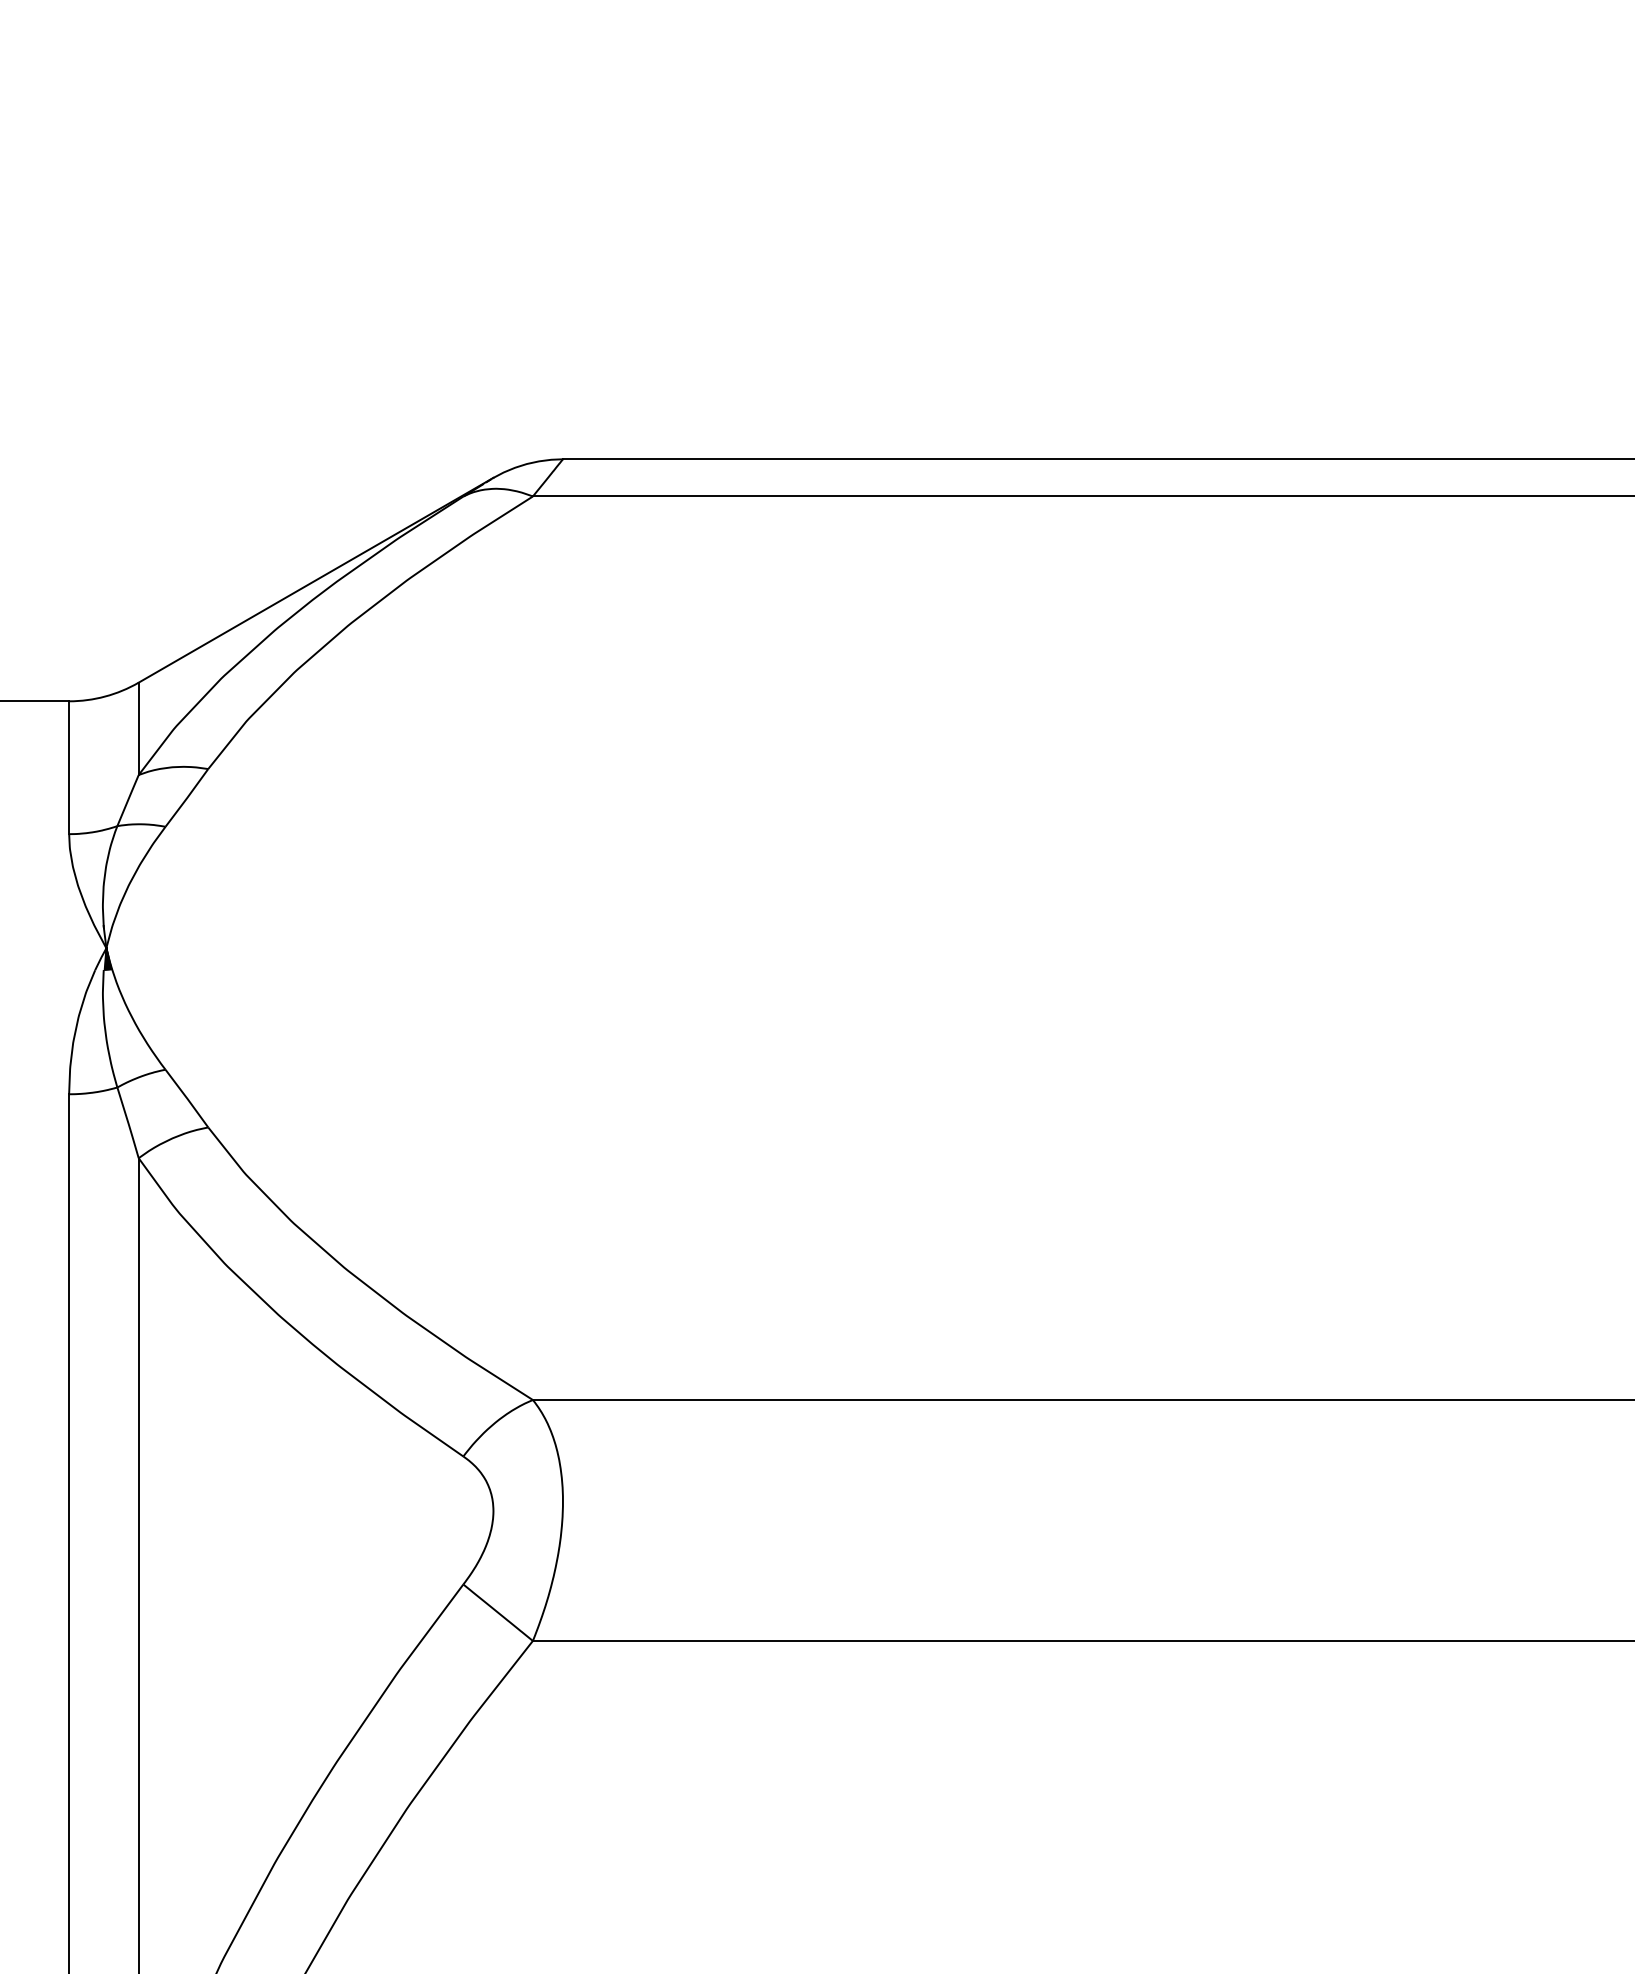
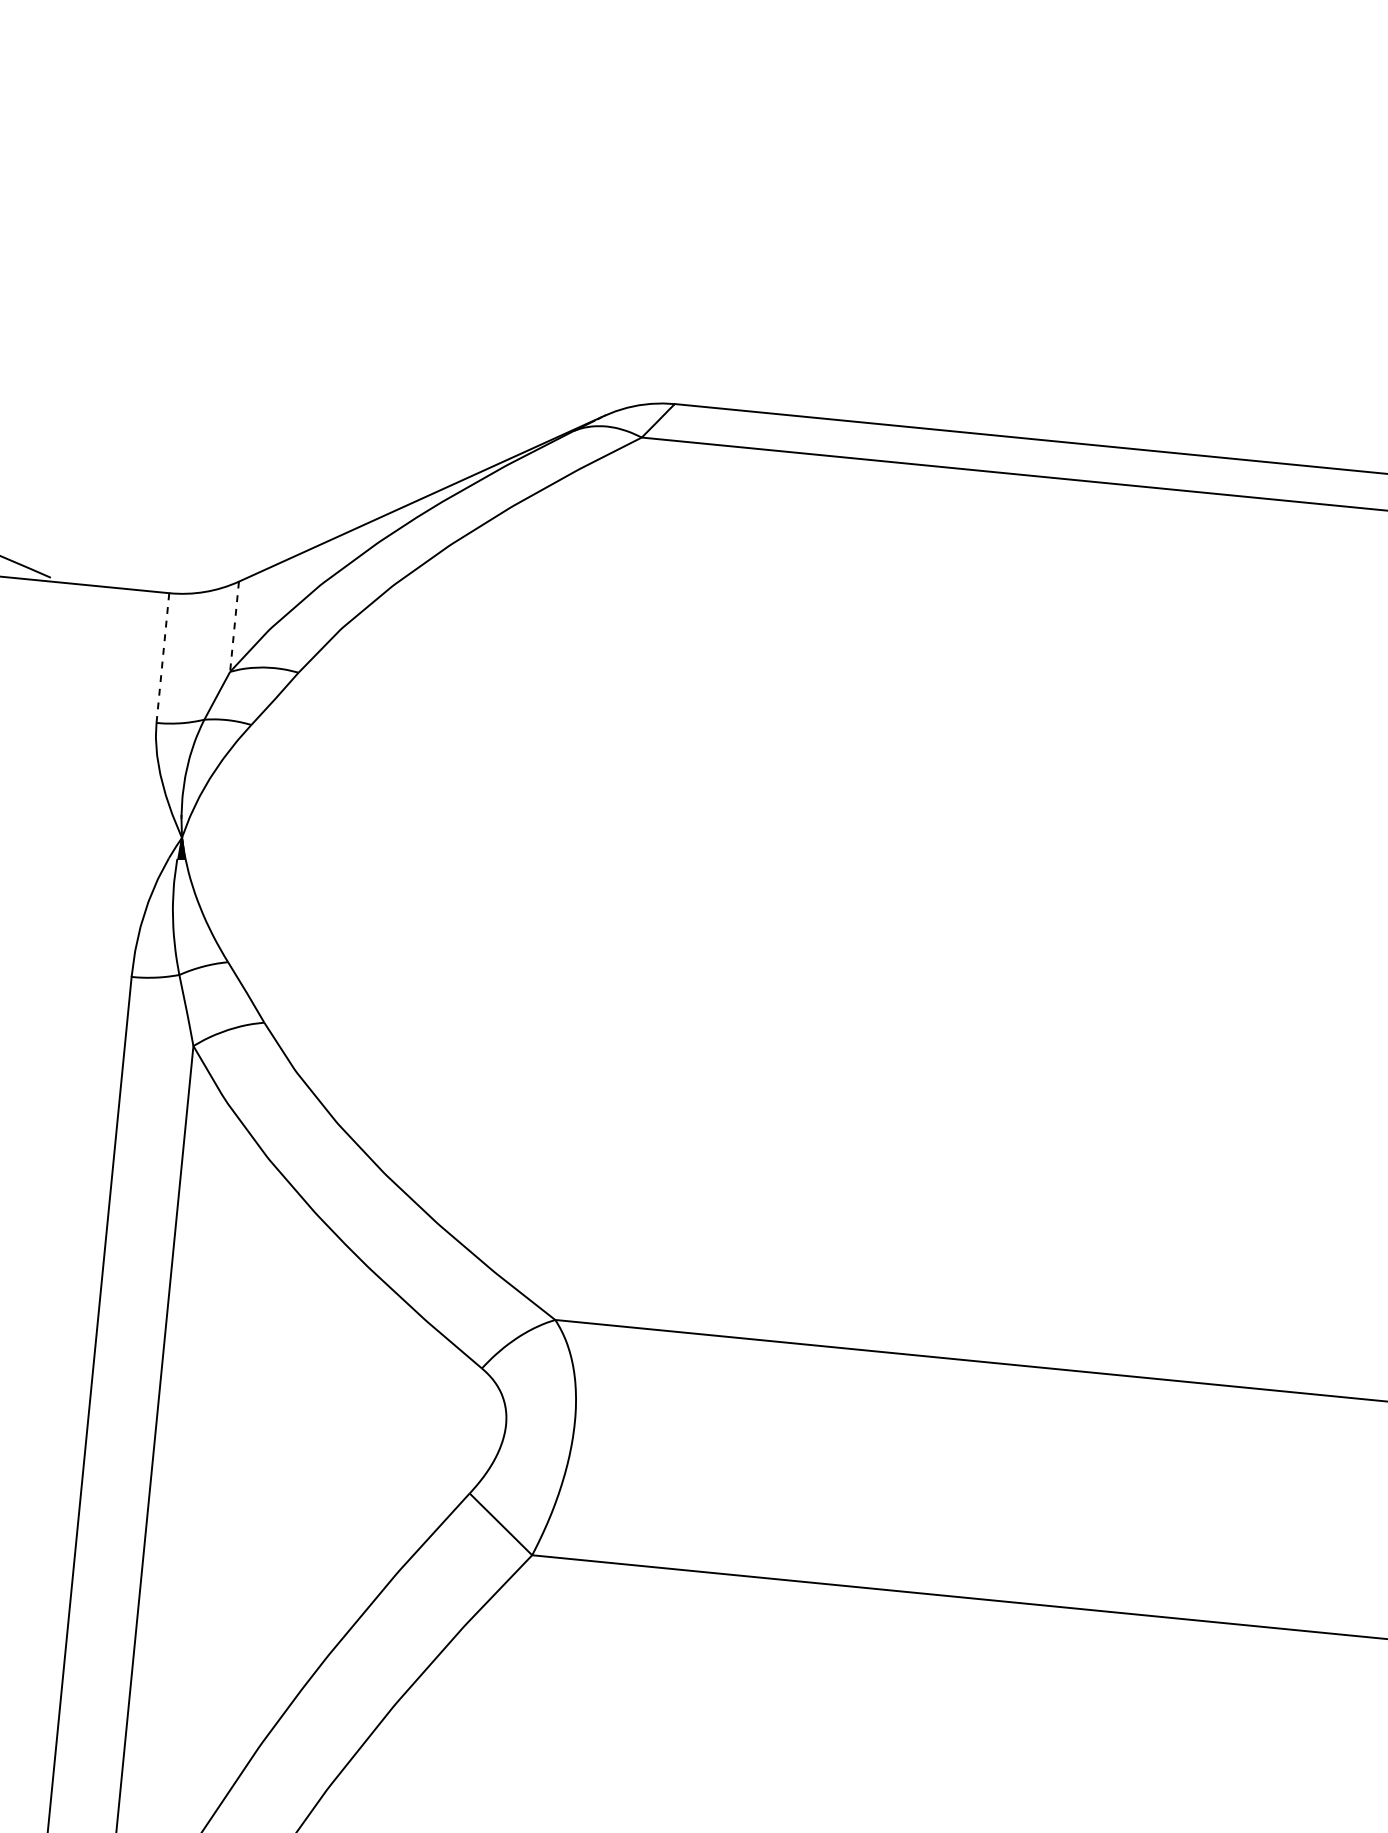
line: (138, 729) -> (234, 627), solid -> dashed
line: (69, 767) -> (163, 657), solid -> dashed

